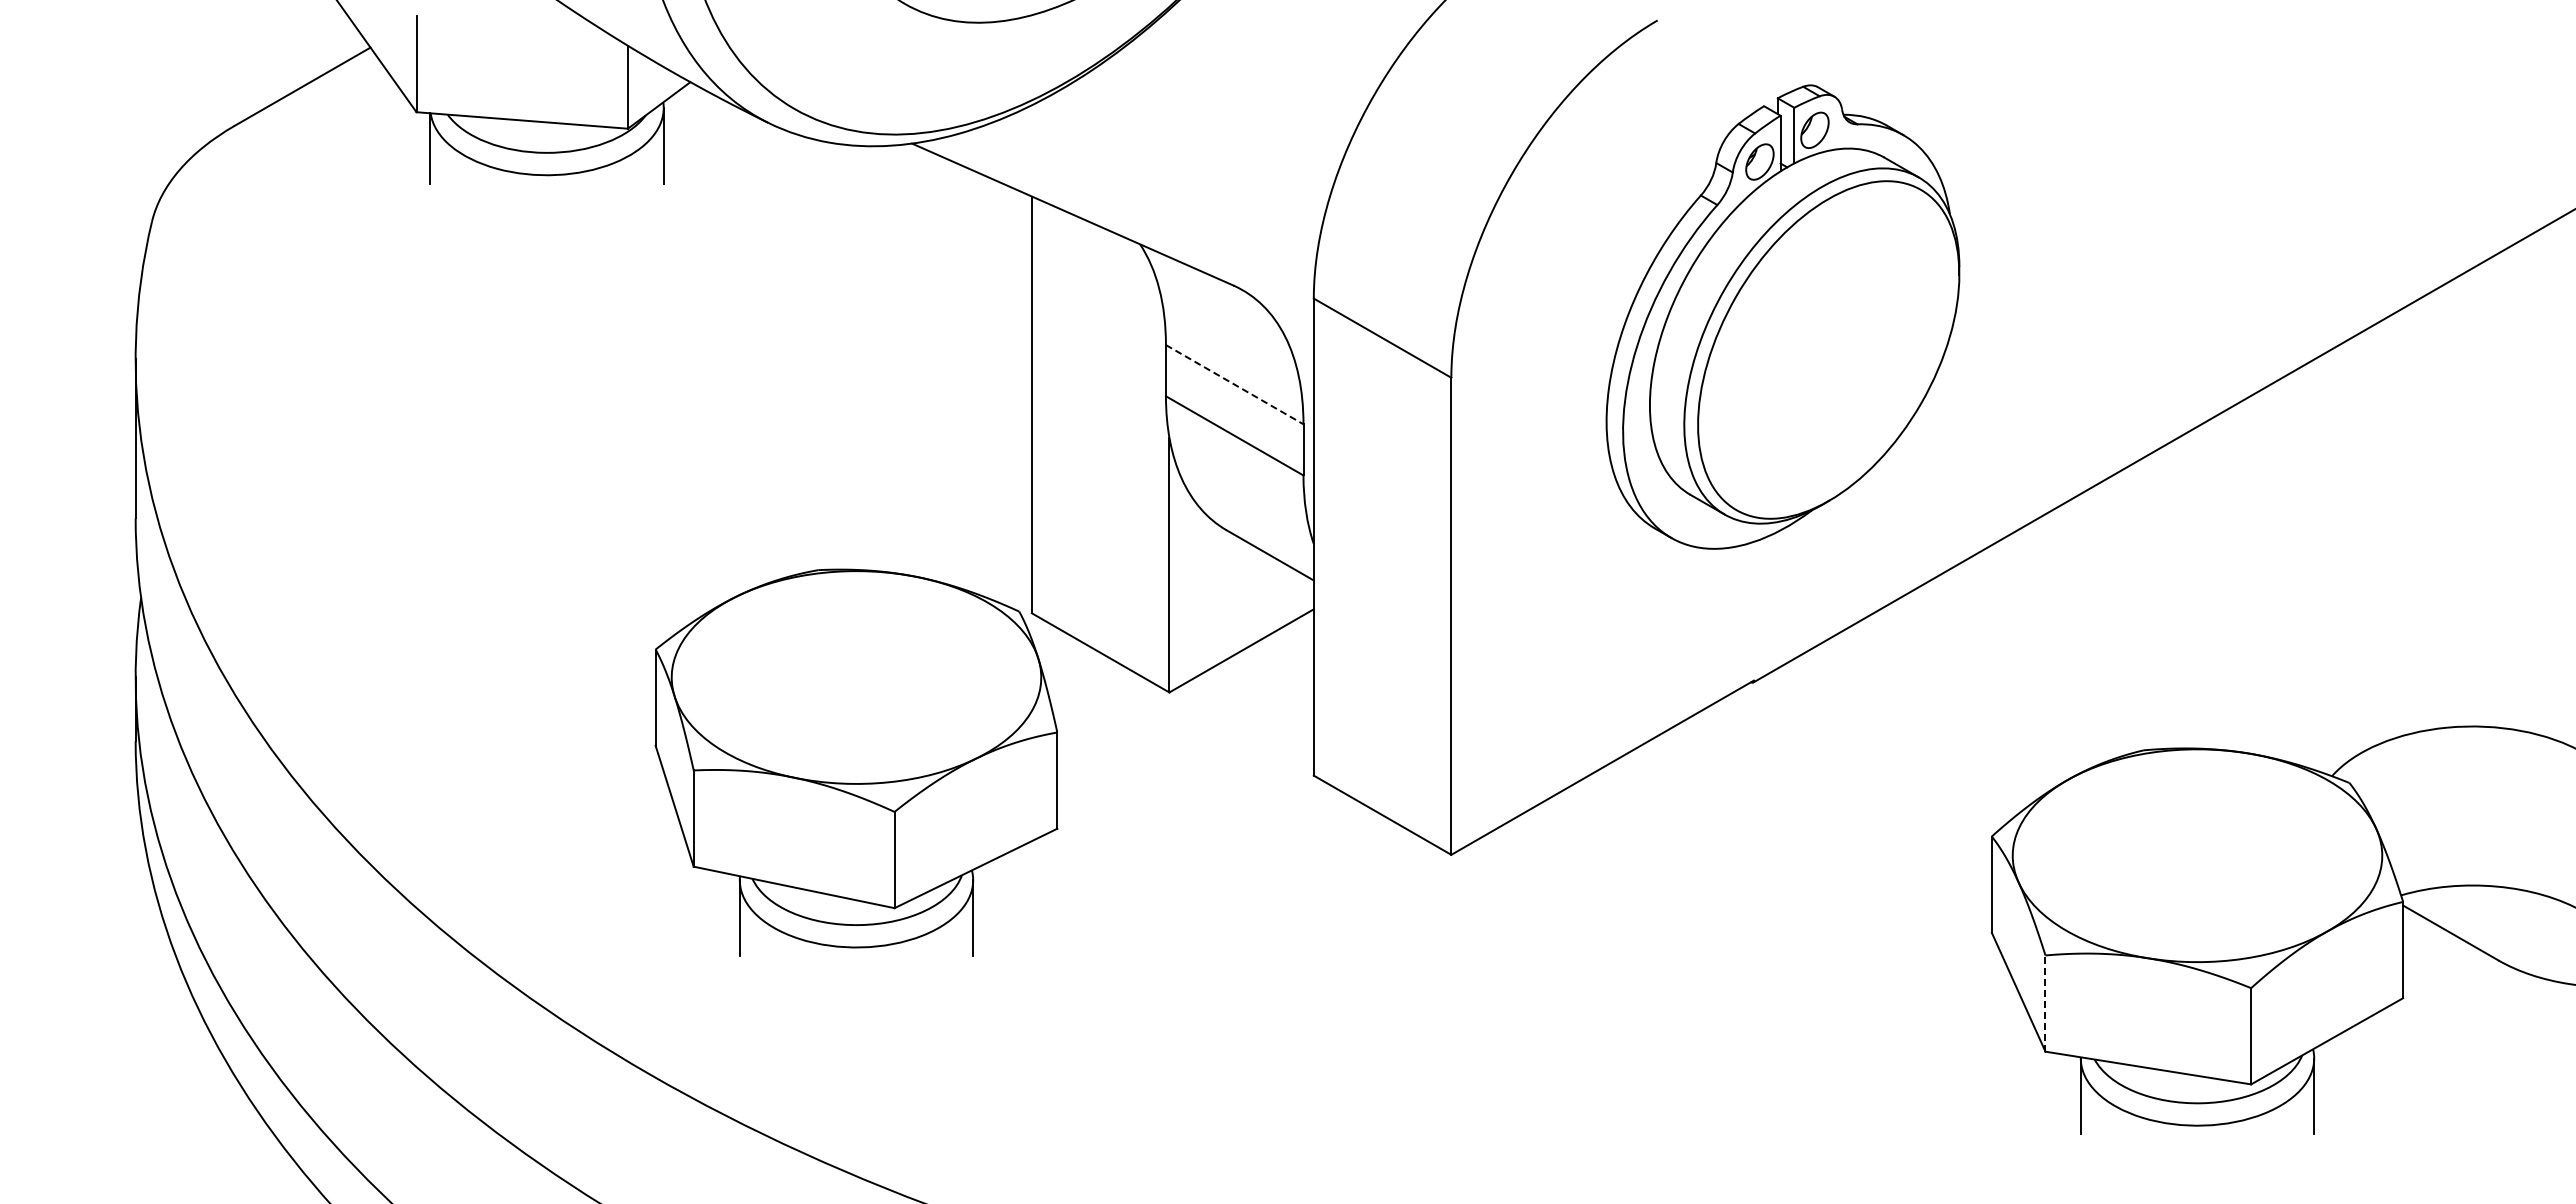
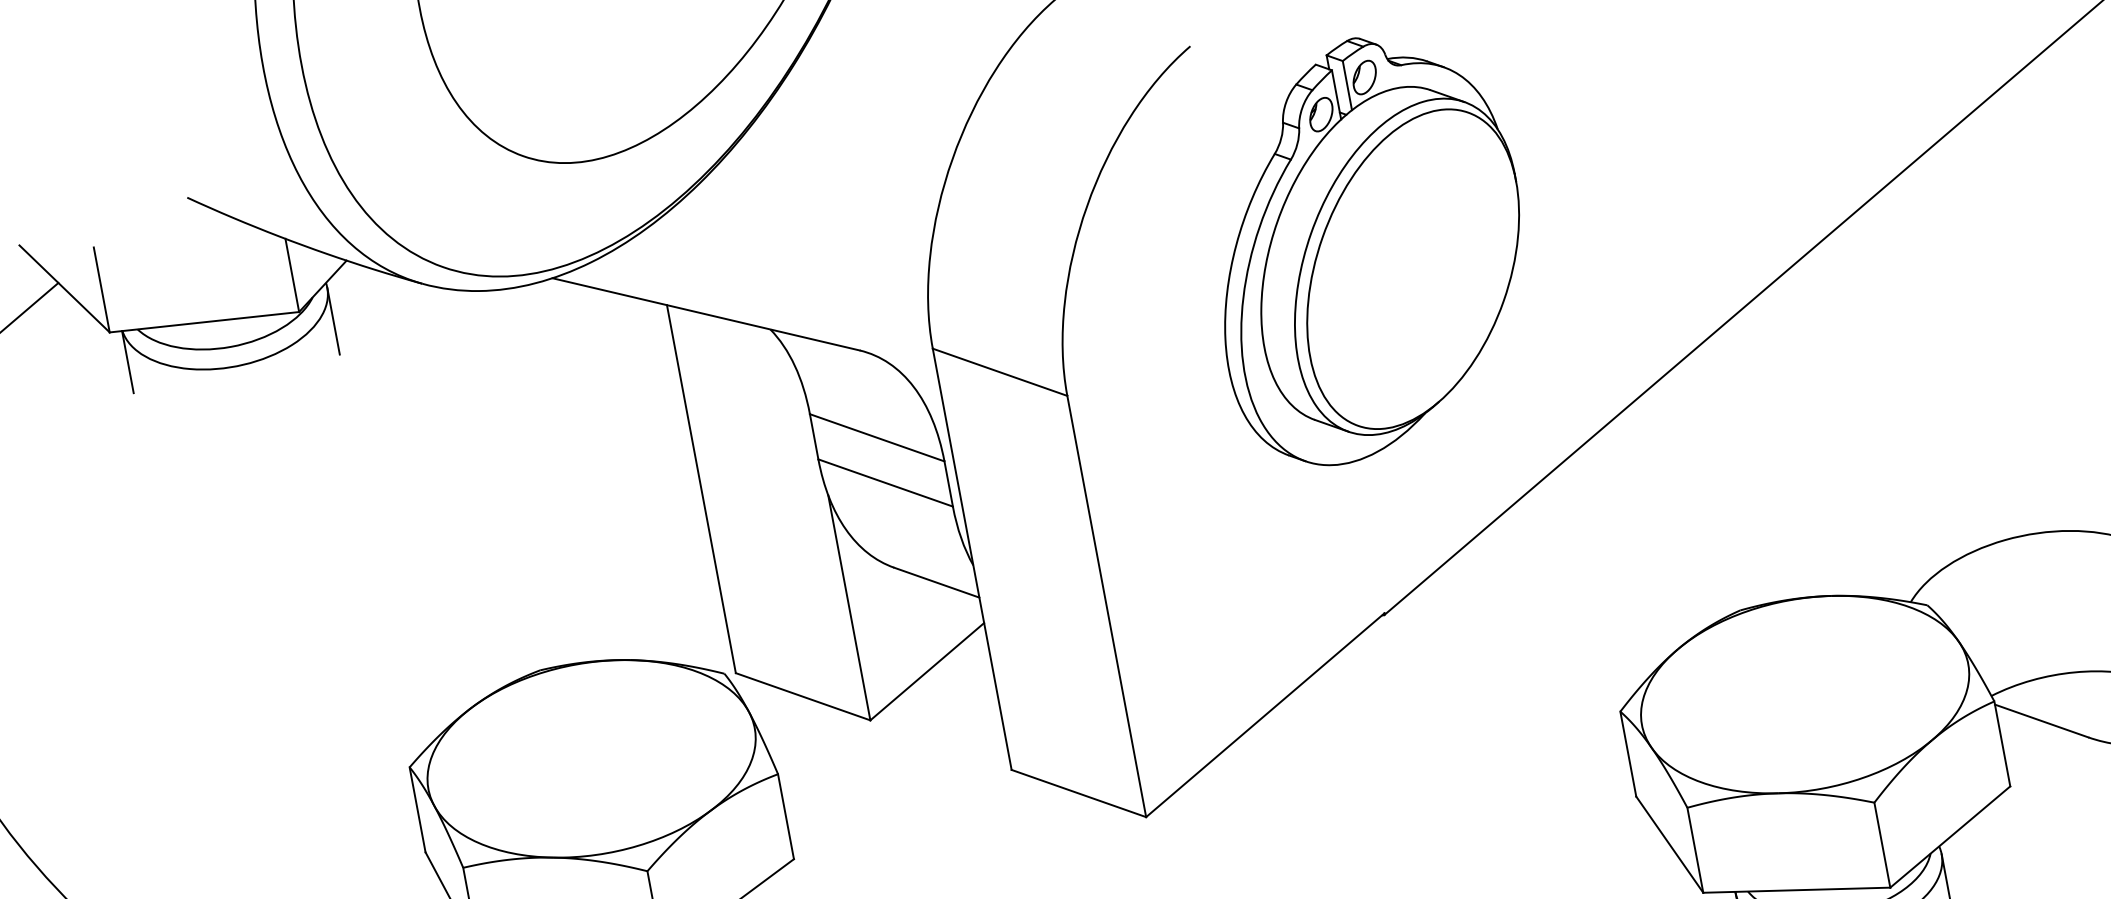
part: (1782, 316) -> (1366, 247), moved
line: (1235, 384) -> (877, 437), dashed -> solid
line: (2045, 1003) -> (1695, 850), dashed -> solid

